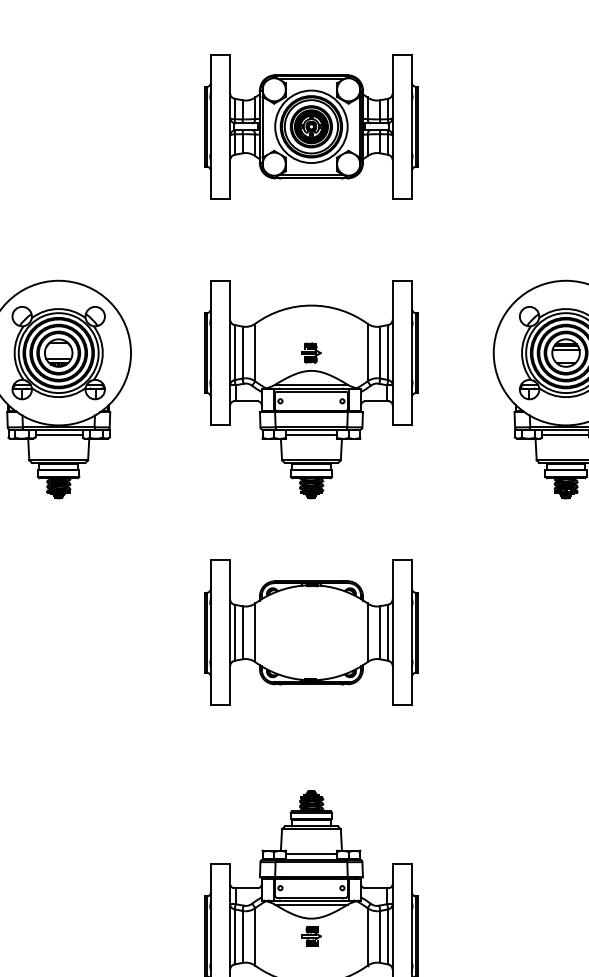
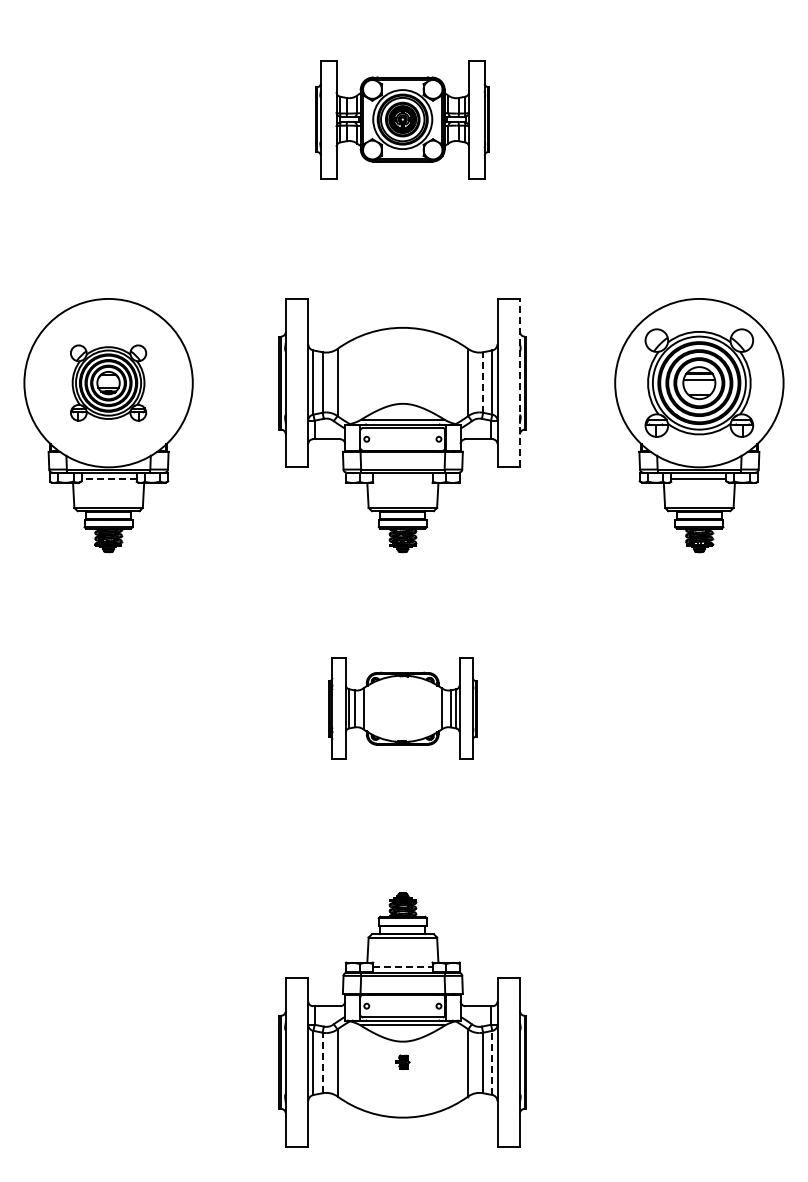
part: (311, 126) -> (402, 119), size x0.7
part: (58, 352) -> (108, 382), size x0.7
line: (380, 352) -> (483, 382), solid -> dashed
line: (411, 352) -> (519, 382), solid -> dashed
part: (311, 353) -> (402, 383), removed
line: (59, 434) -> (109, 478), solid -> dashed
line: (311, 434) -> (402, 478), removed
part: (311, 632) -> (402, 708), size x0.6
line: (311, 854) -> (402, 966), solid -> dashed
line: (242, 936) -> (322, 1062), solid -> dashed
part: (311, 936) -> (402, 1062), size x0.6
line: (388, 936) -> (492, 1062), solid -> dashed

